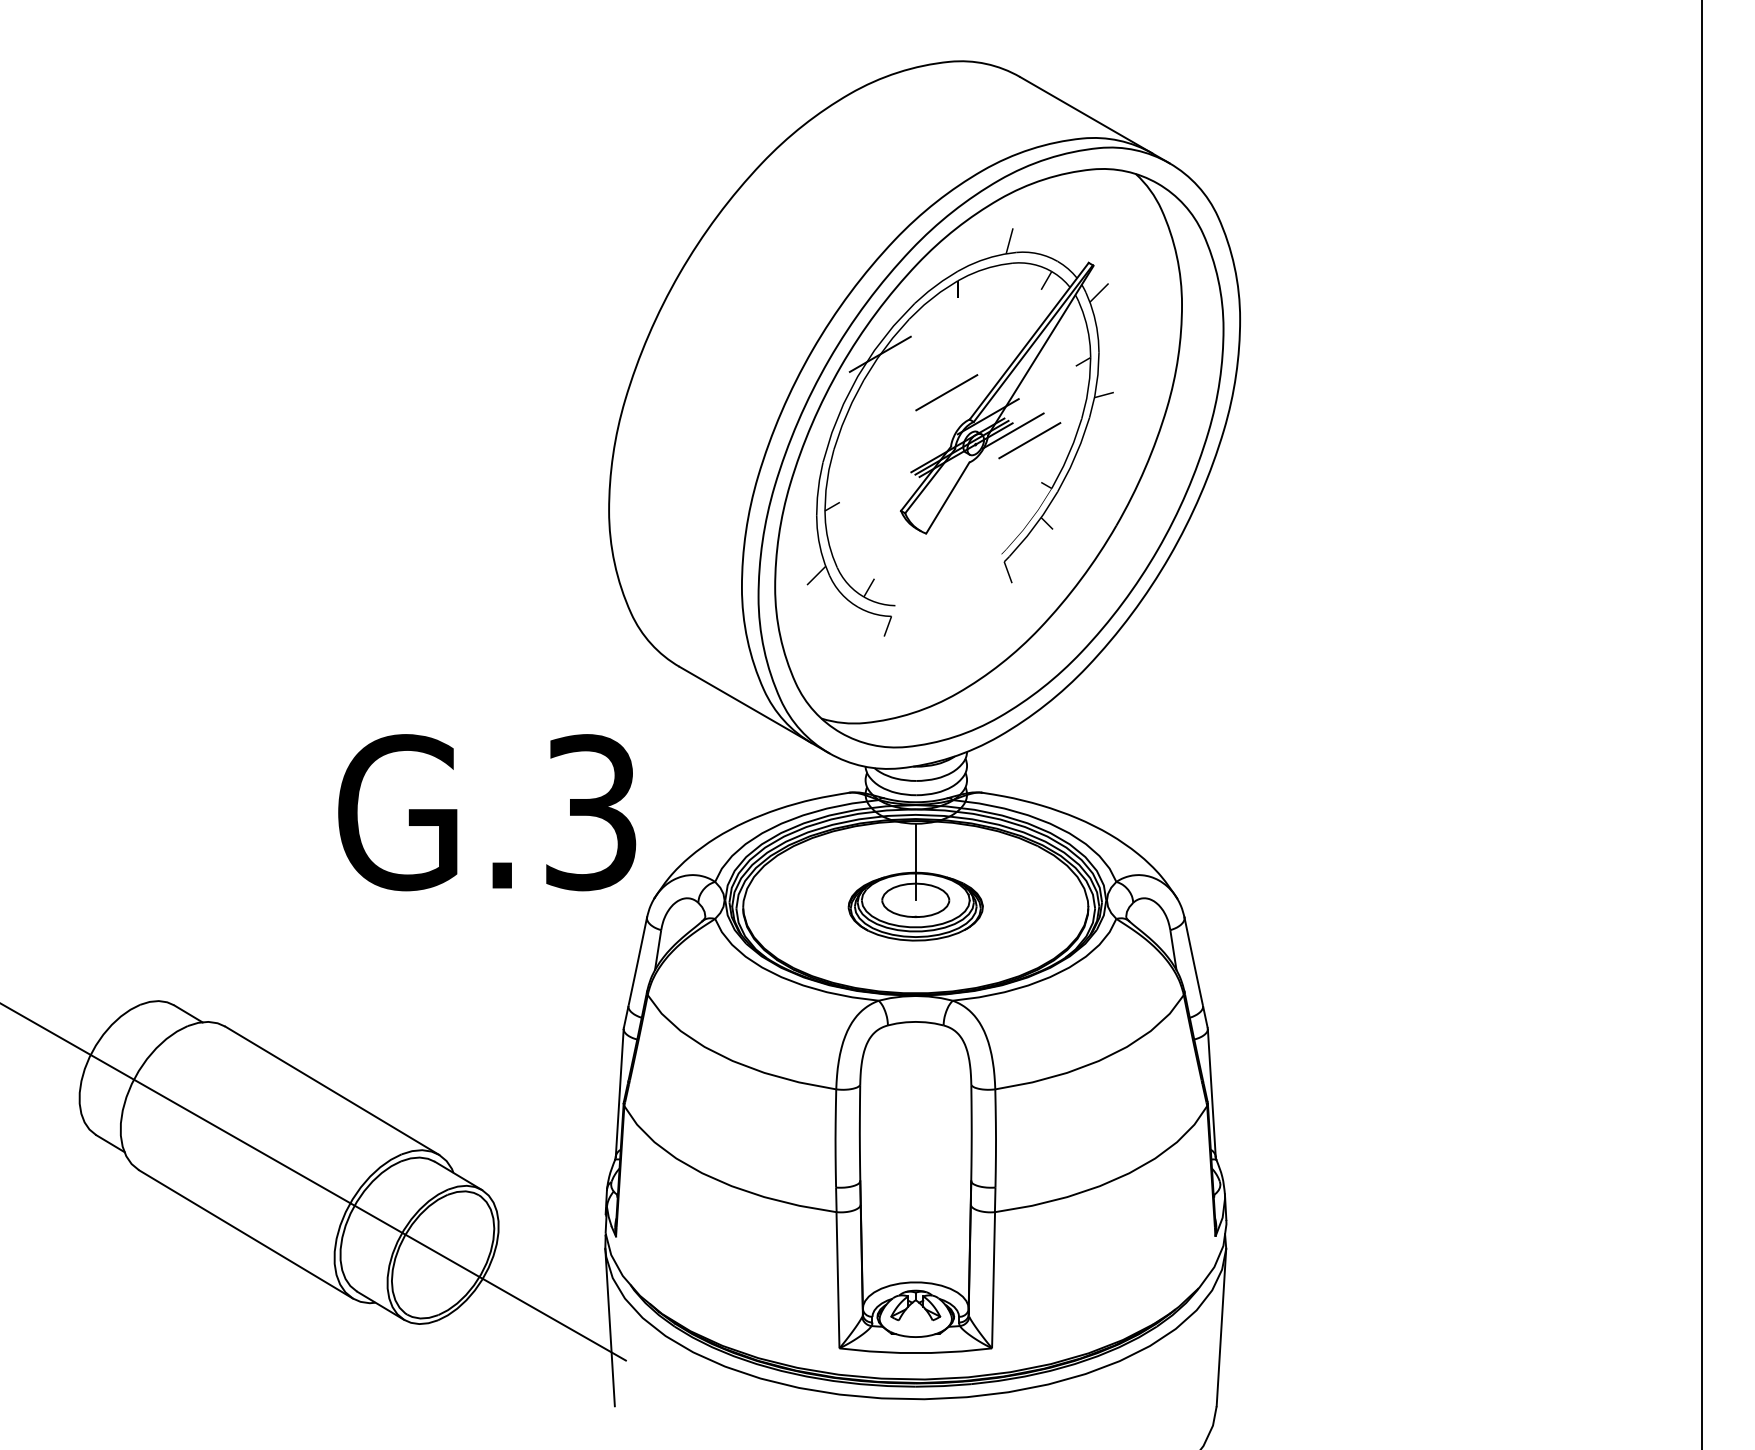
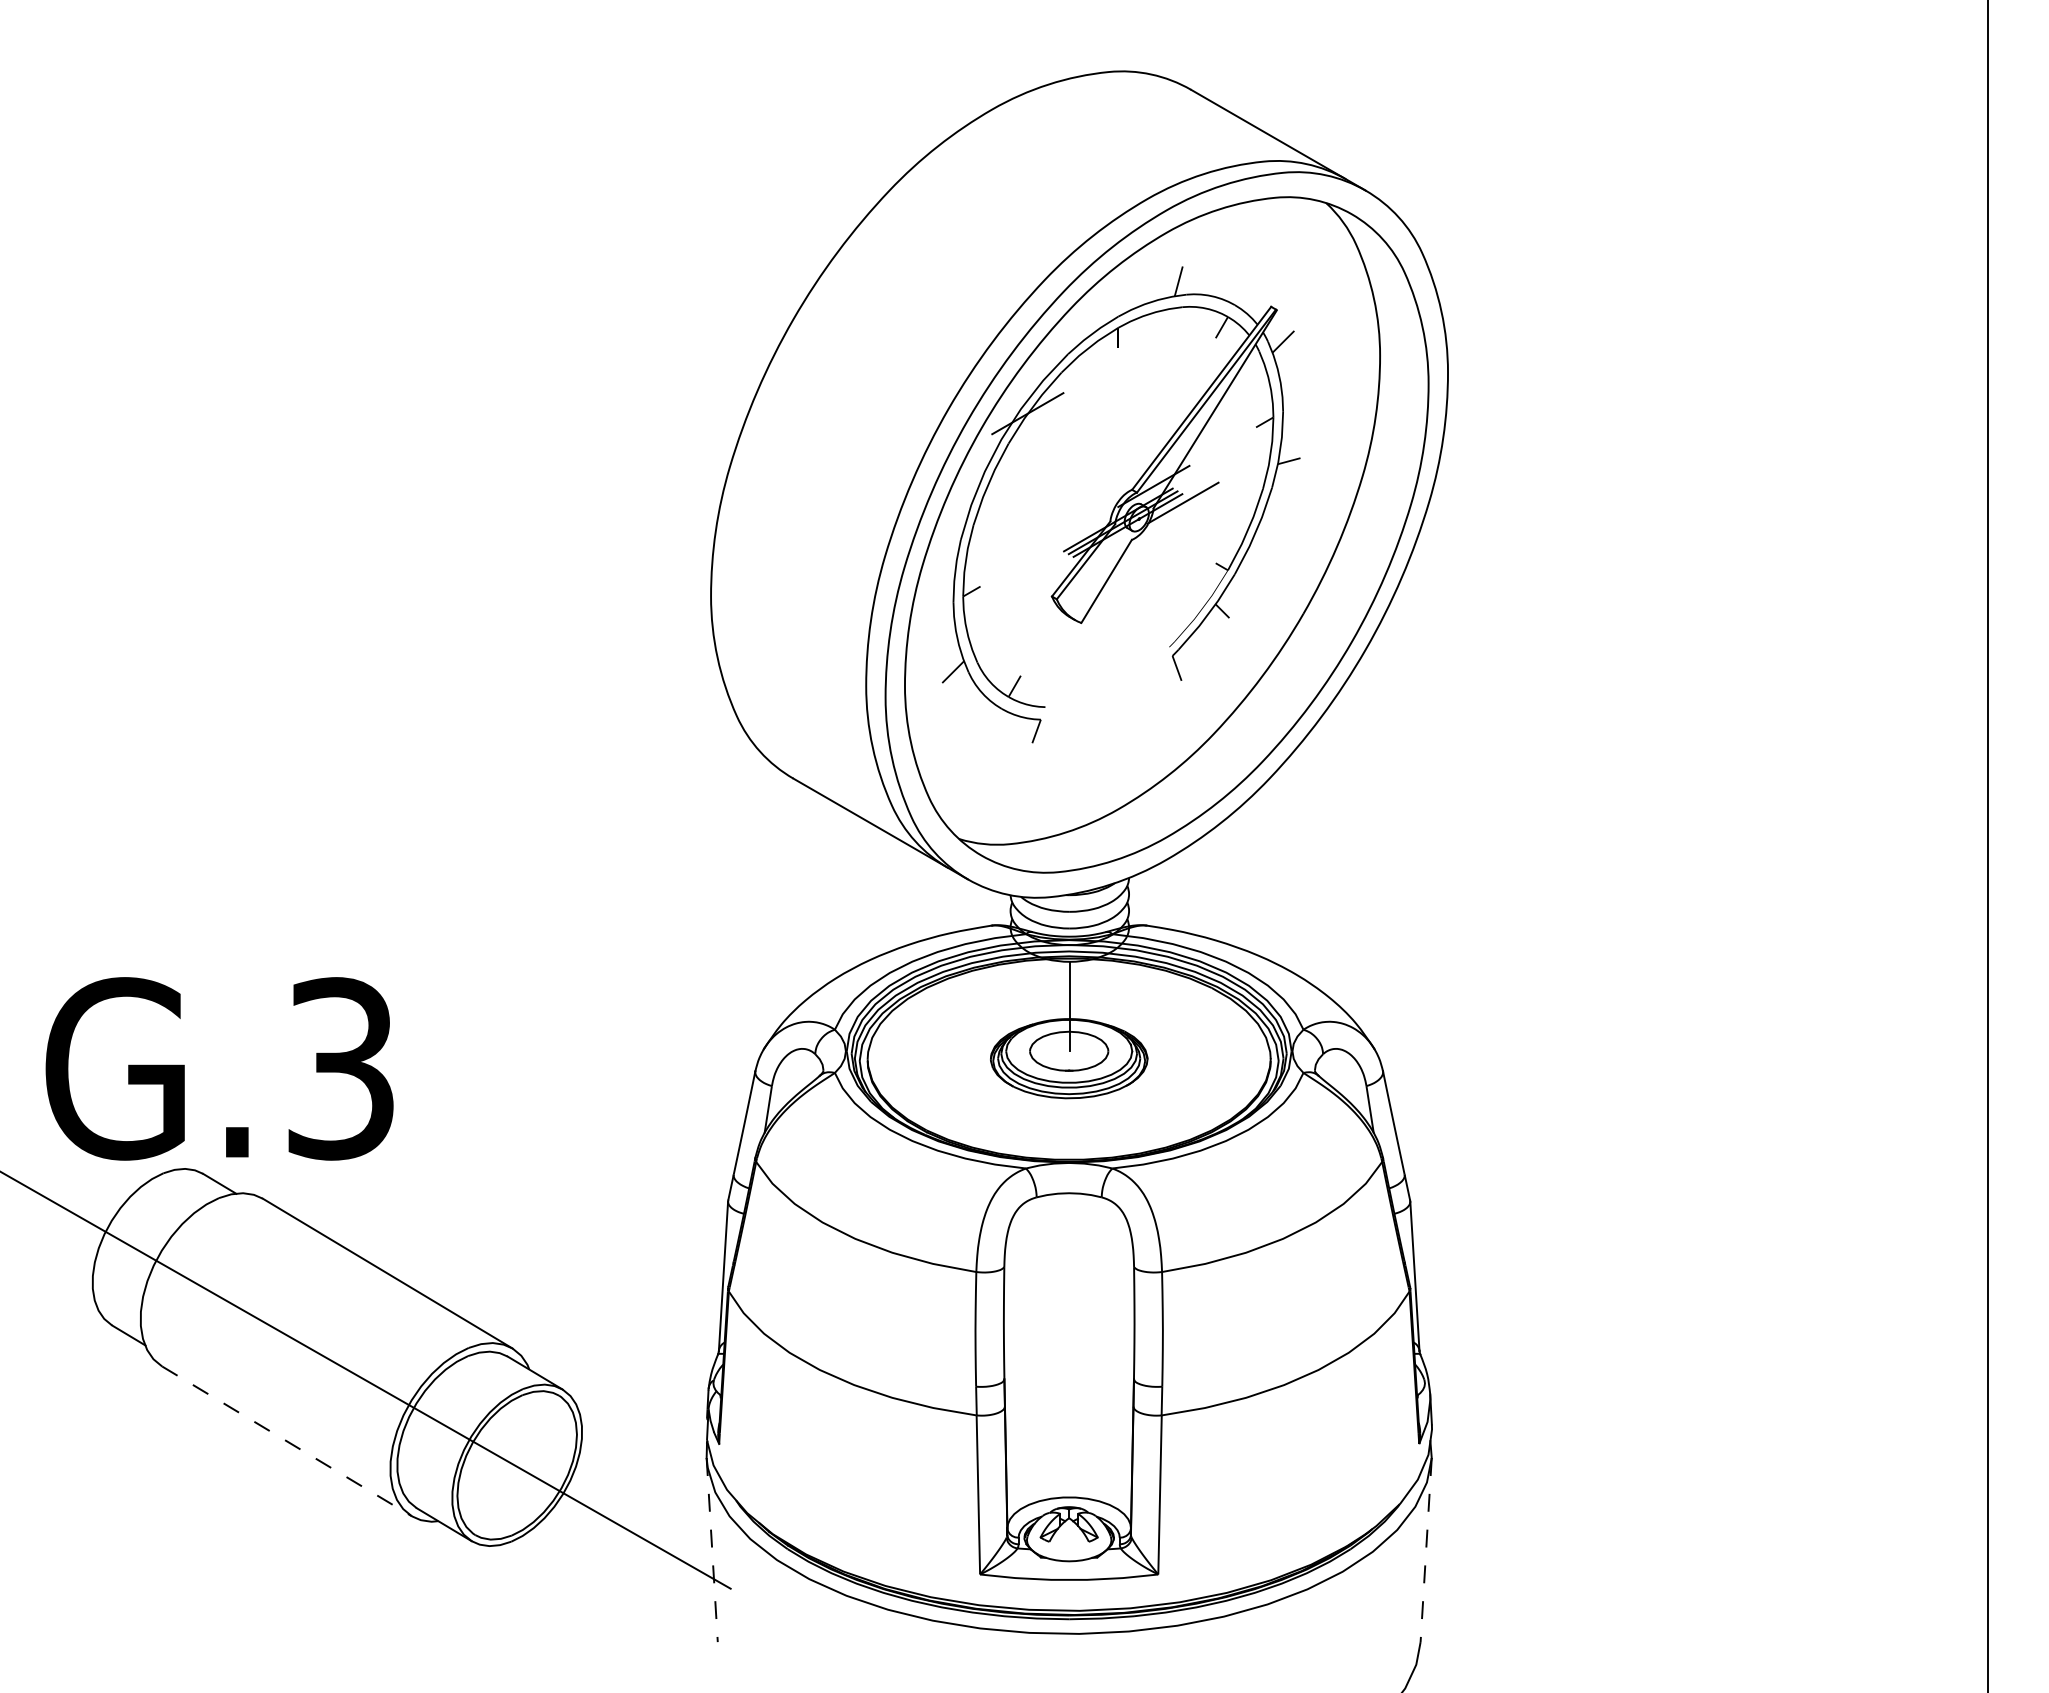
line: (946, 392) -> (1104, 458), removed
line: (1029, 439) -> (1201, 513), removed
text: (487, 812) -> (219, 1068), moved
line: (246, 1234) -> (287, 1441), solid -> dashed
line: (610, 1327) -> (712, 1550), solid -> dashed
line: (1221, 1327) -> (1426, 1550), solid -> dashed

